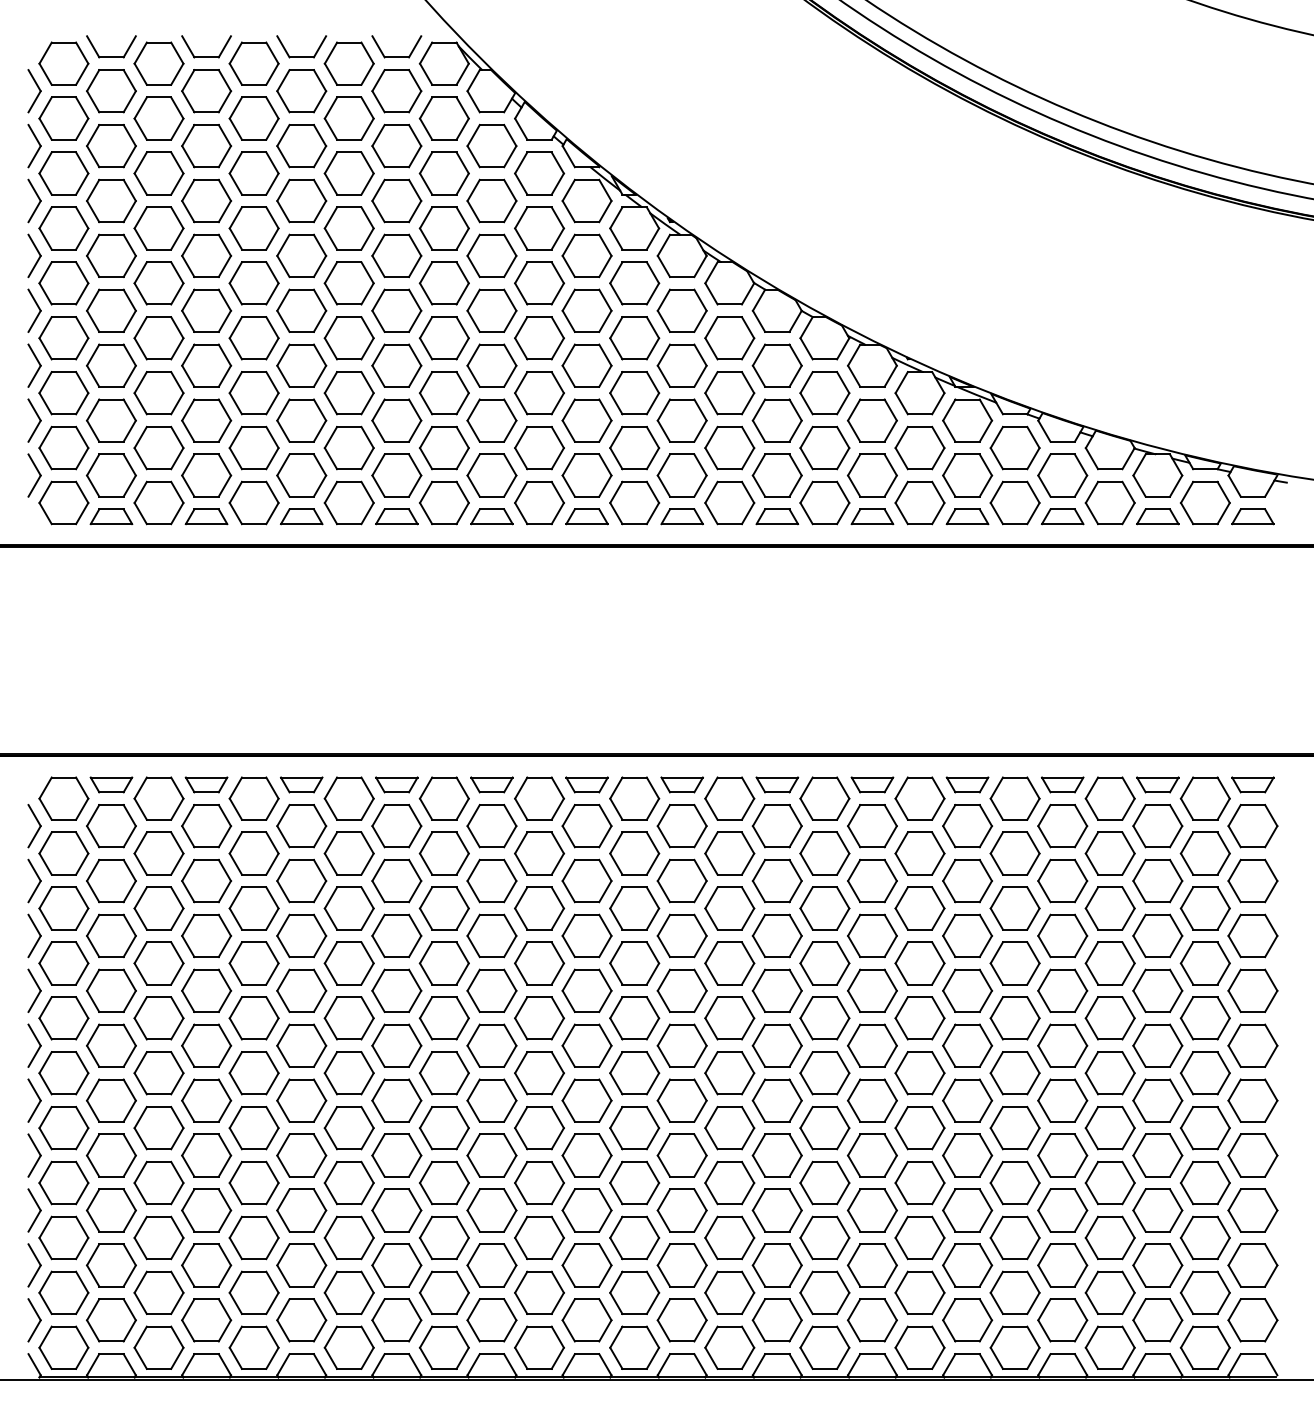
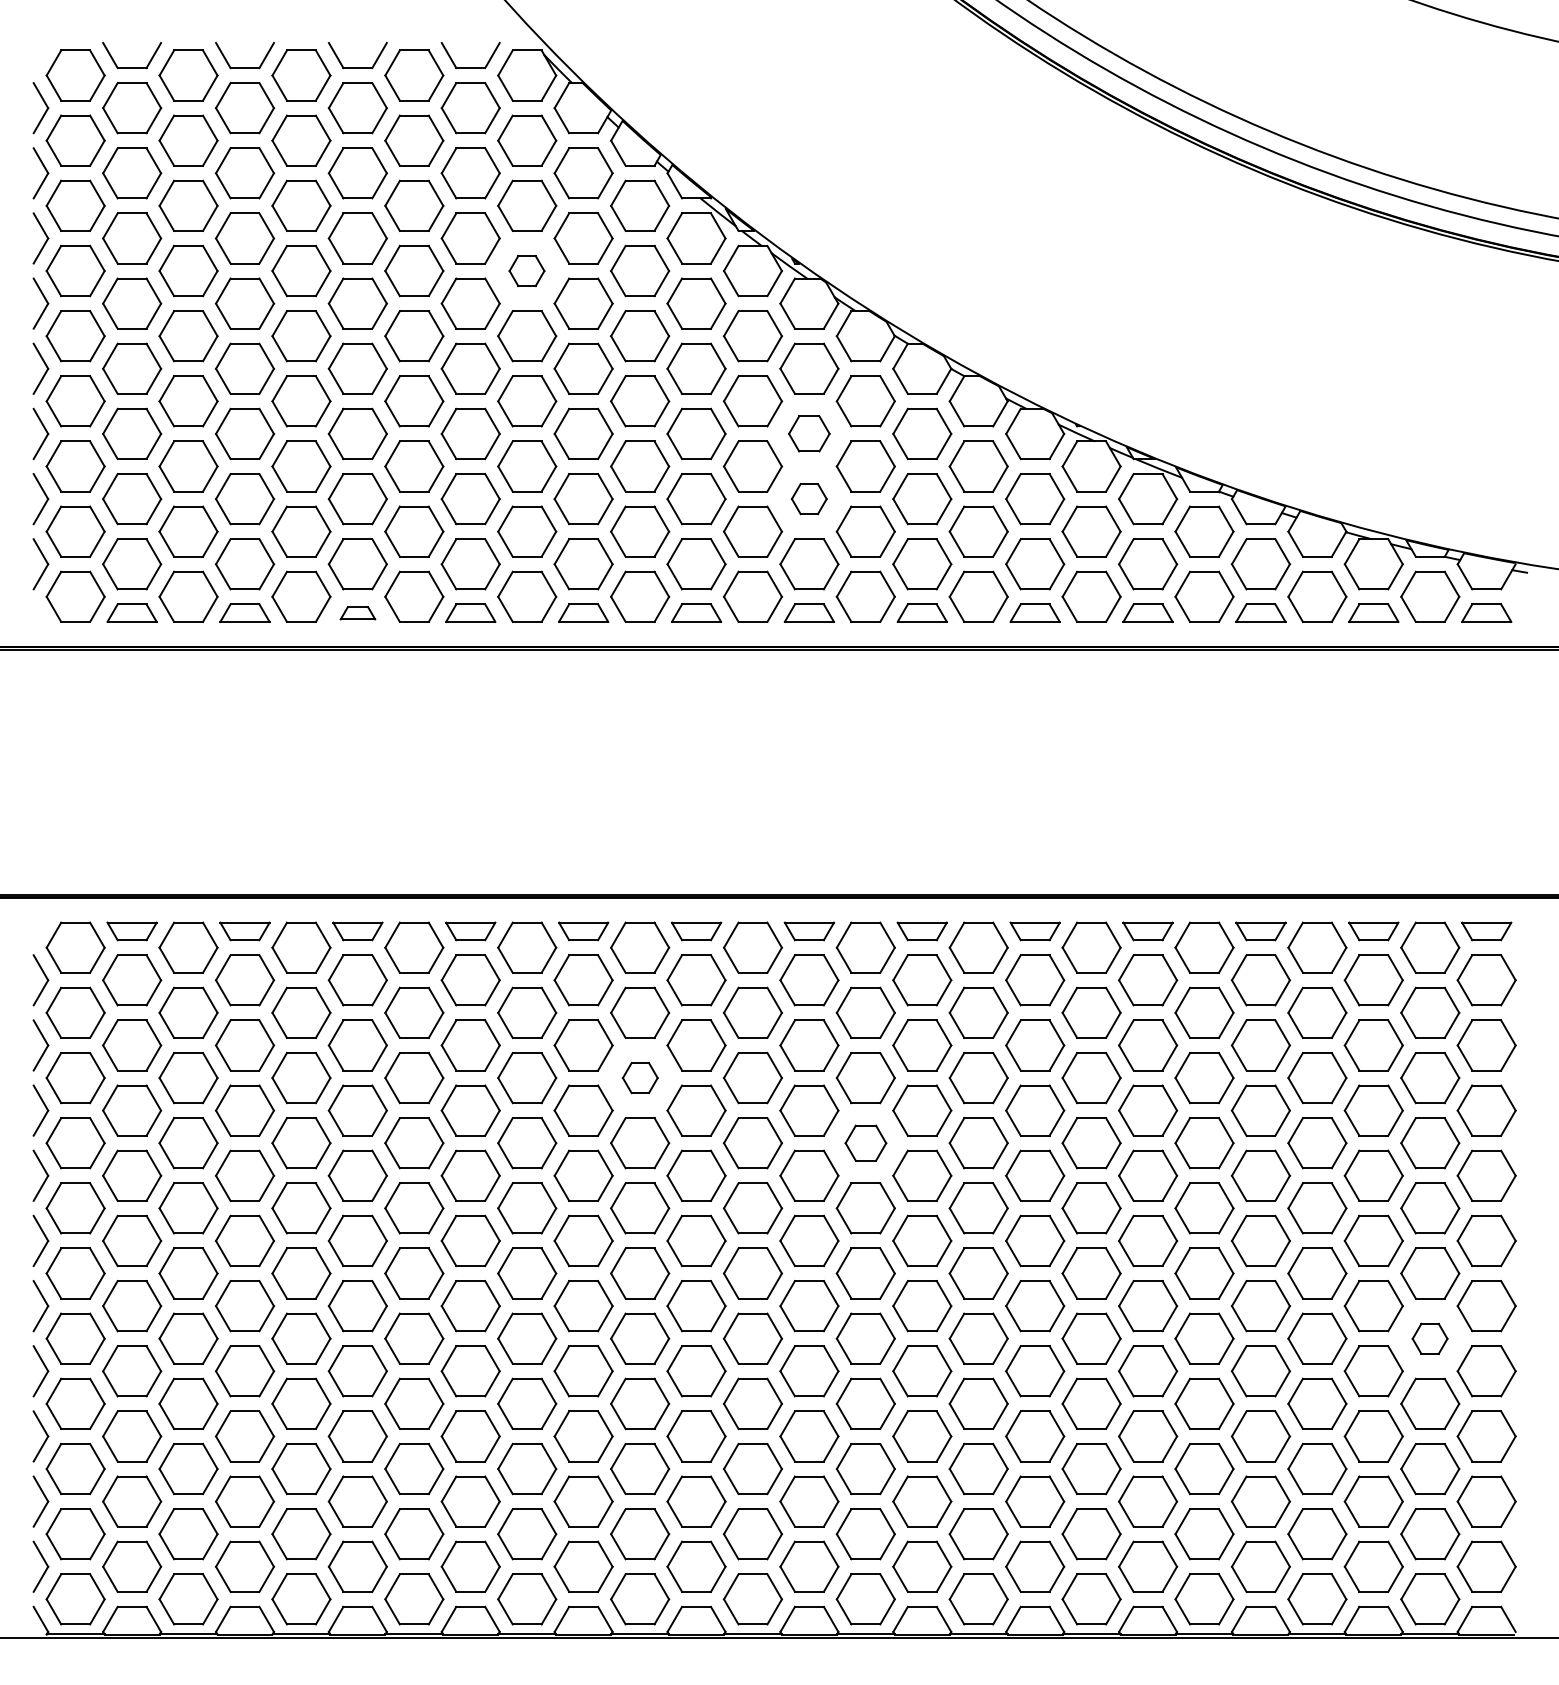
part: (443, 228) -> (526, 271), size x0.6
part: (681, 365) -> (808, 433), size x0.7
part: (681, 420) -> (808, 498), size x0.6
part: (301, 516) -> (357, 612), size x0.7
part: (539, 908) -> (640, 1078), size x0.6
part: (729, 963) -> (865, 1143), size x0.7
part: (1204, 1128) -> (1429, 1339), size x0.6

